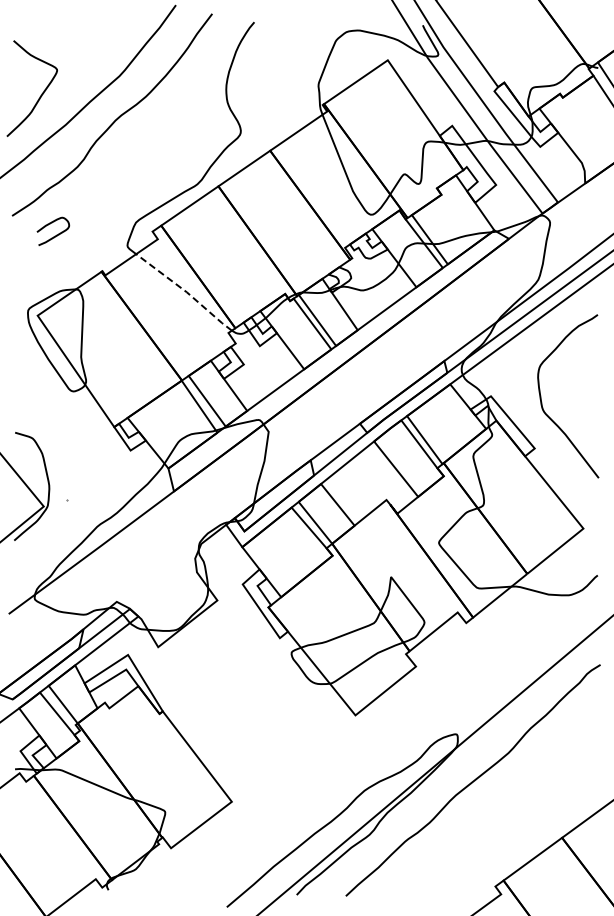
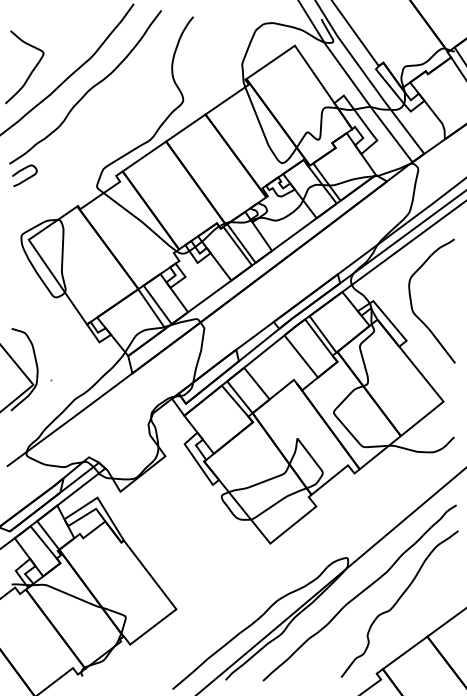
curve: (56, 234) -> (27, 178), moved
line: (186, 291) -> (141, 221), dashed -> solid
curve: (523, 792) -> (398, 602), added

